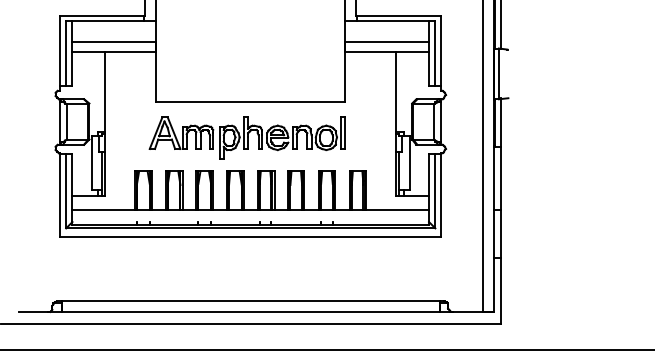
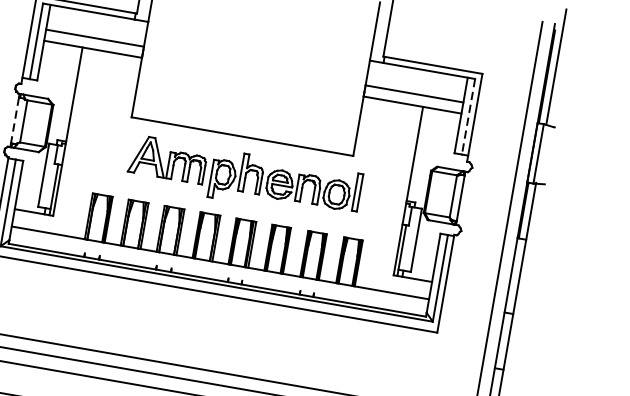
line: (435, 53) -> (468, 117), solid -> dashed
line: (59, 122) -> (14, 121), solid -> dashed
part: (246, 137) -> (243, 177), moved

